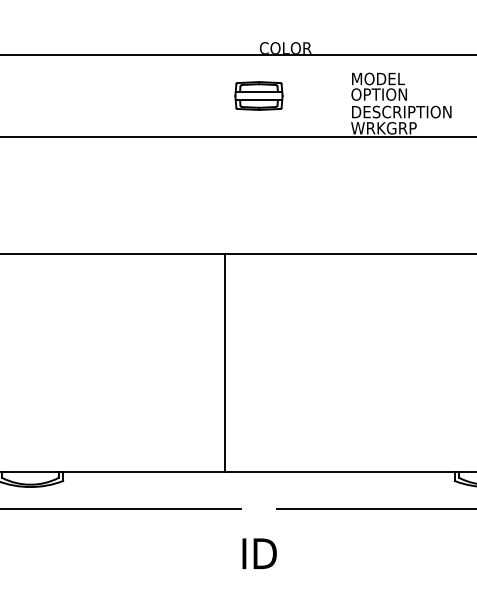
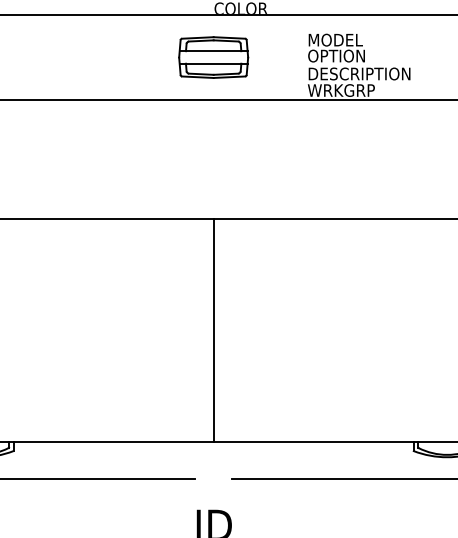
part: (258, 95) -> (213, 57), size x1.43
line: (225, 362) -> (214, 329), moved

